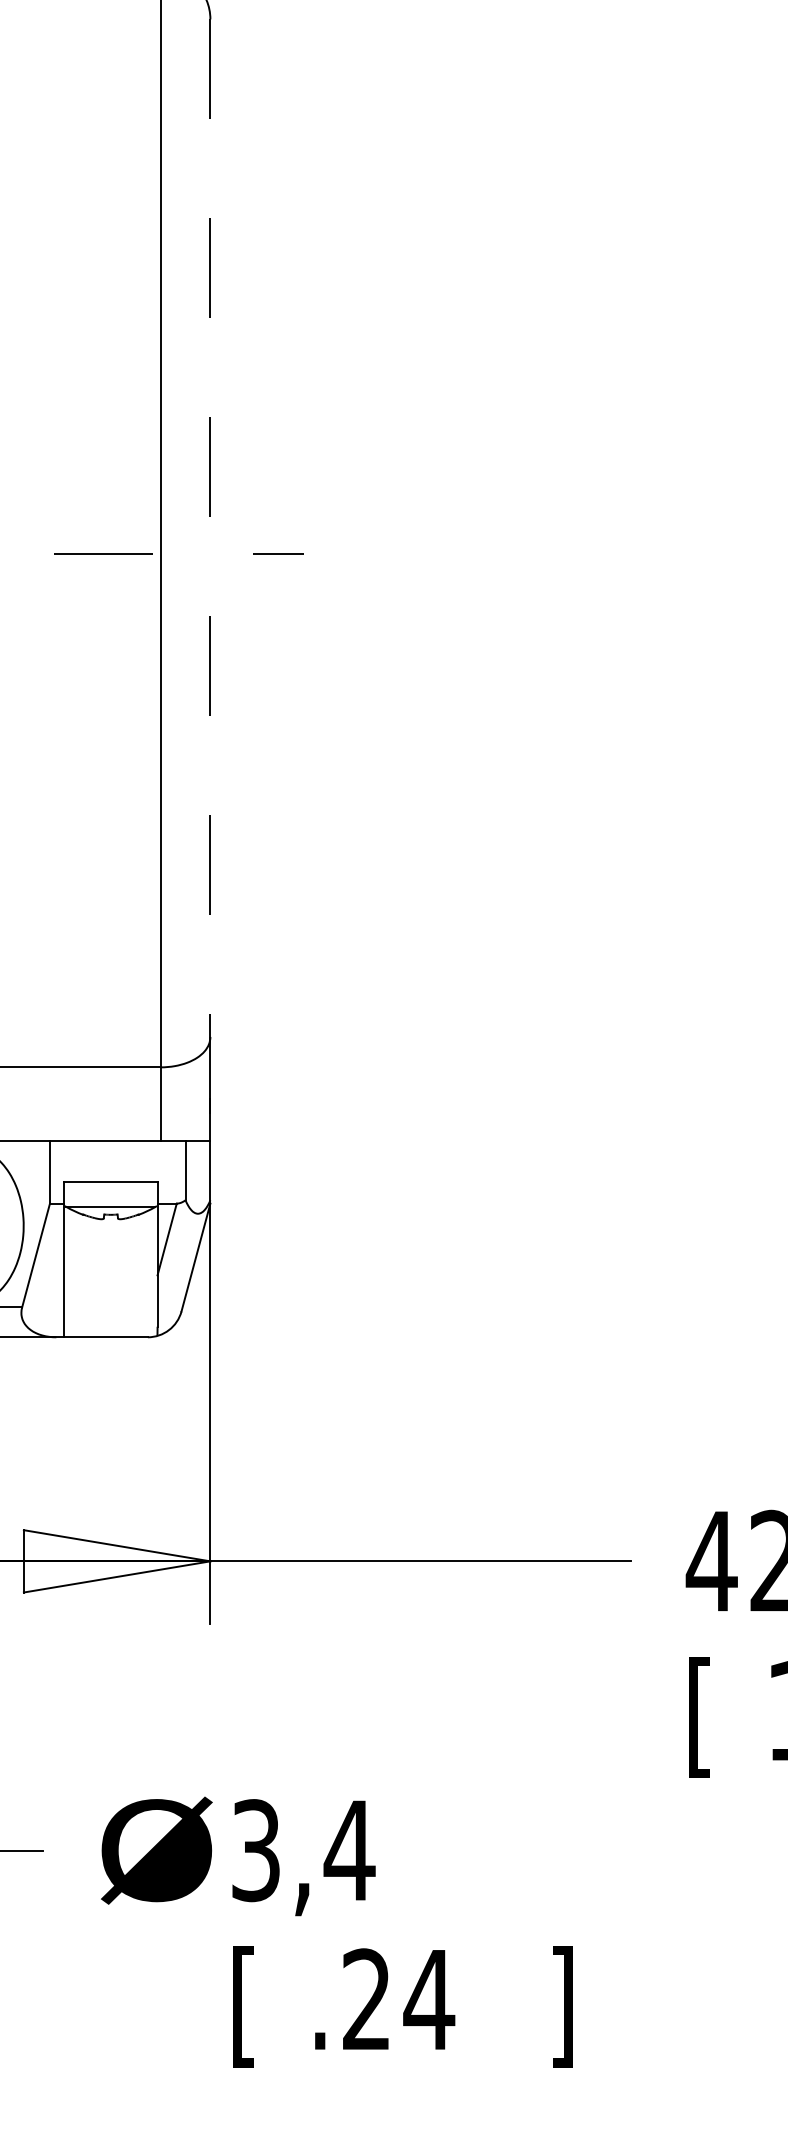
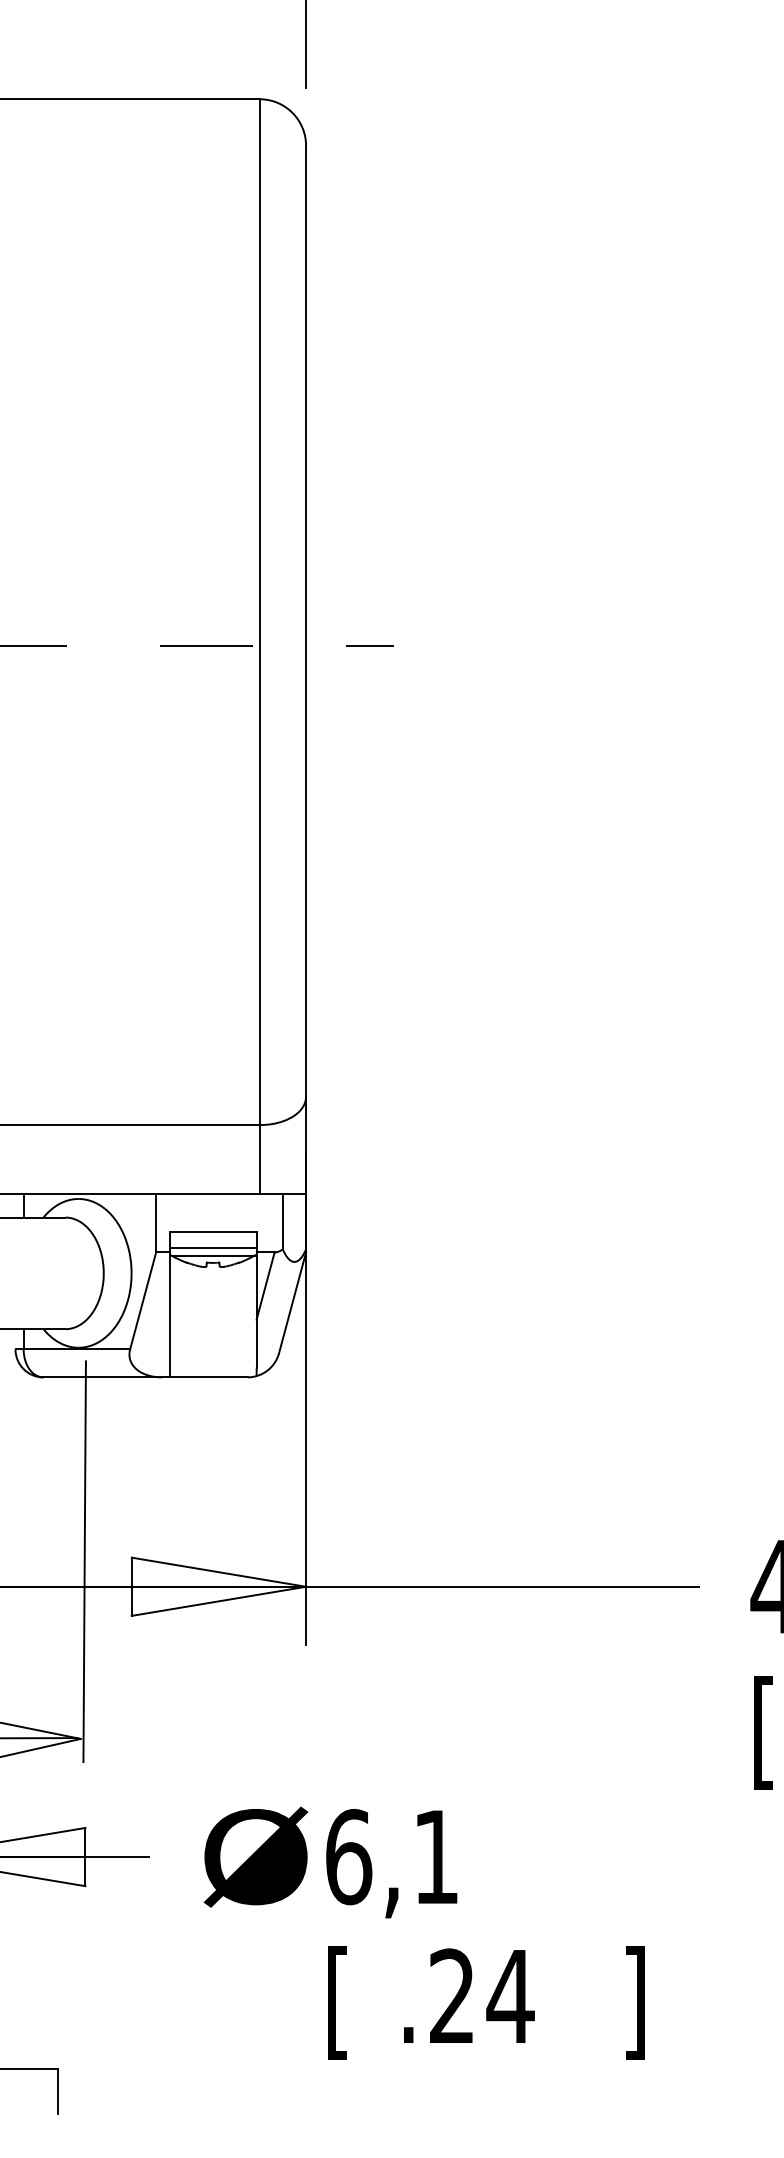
line: (210, 611) -> (306, 699), dashed -> solid
line: (110, 1199) -> (212, 1248), added
text: (303, 1851) -> (393, 1857), 3,4 -> 6,1

